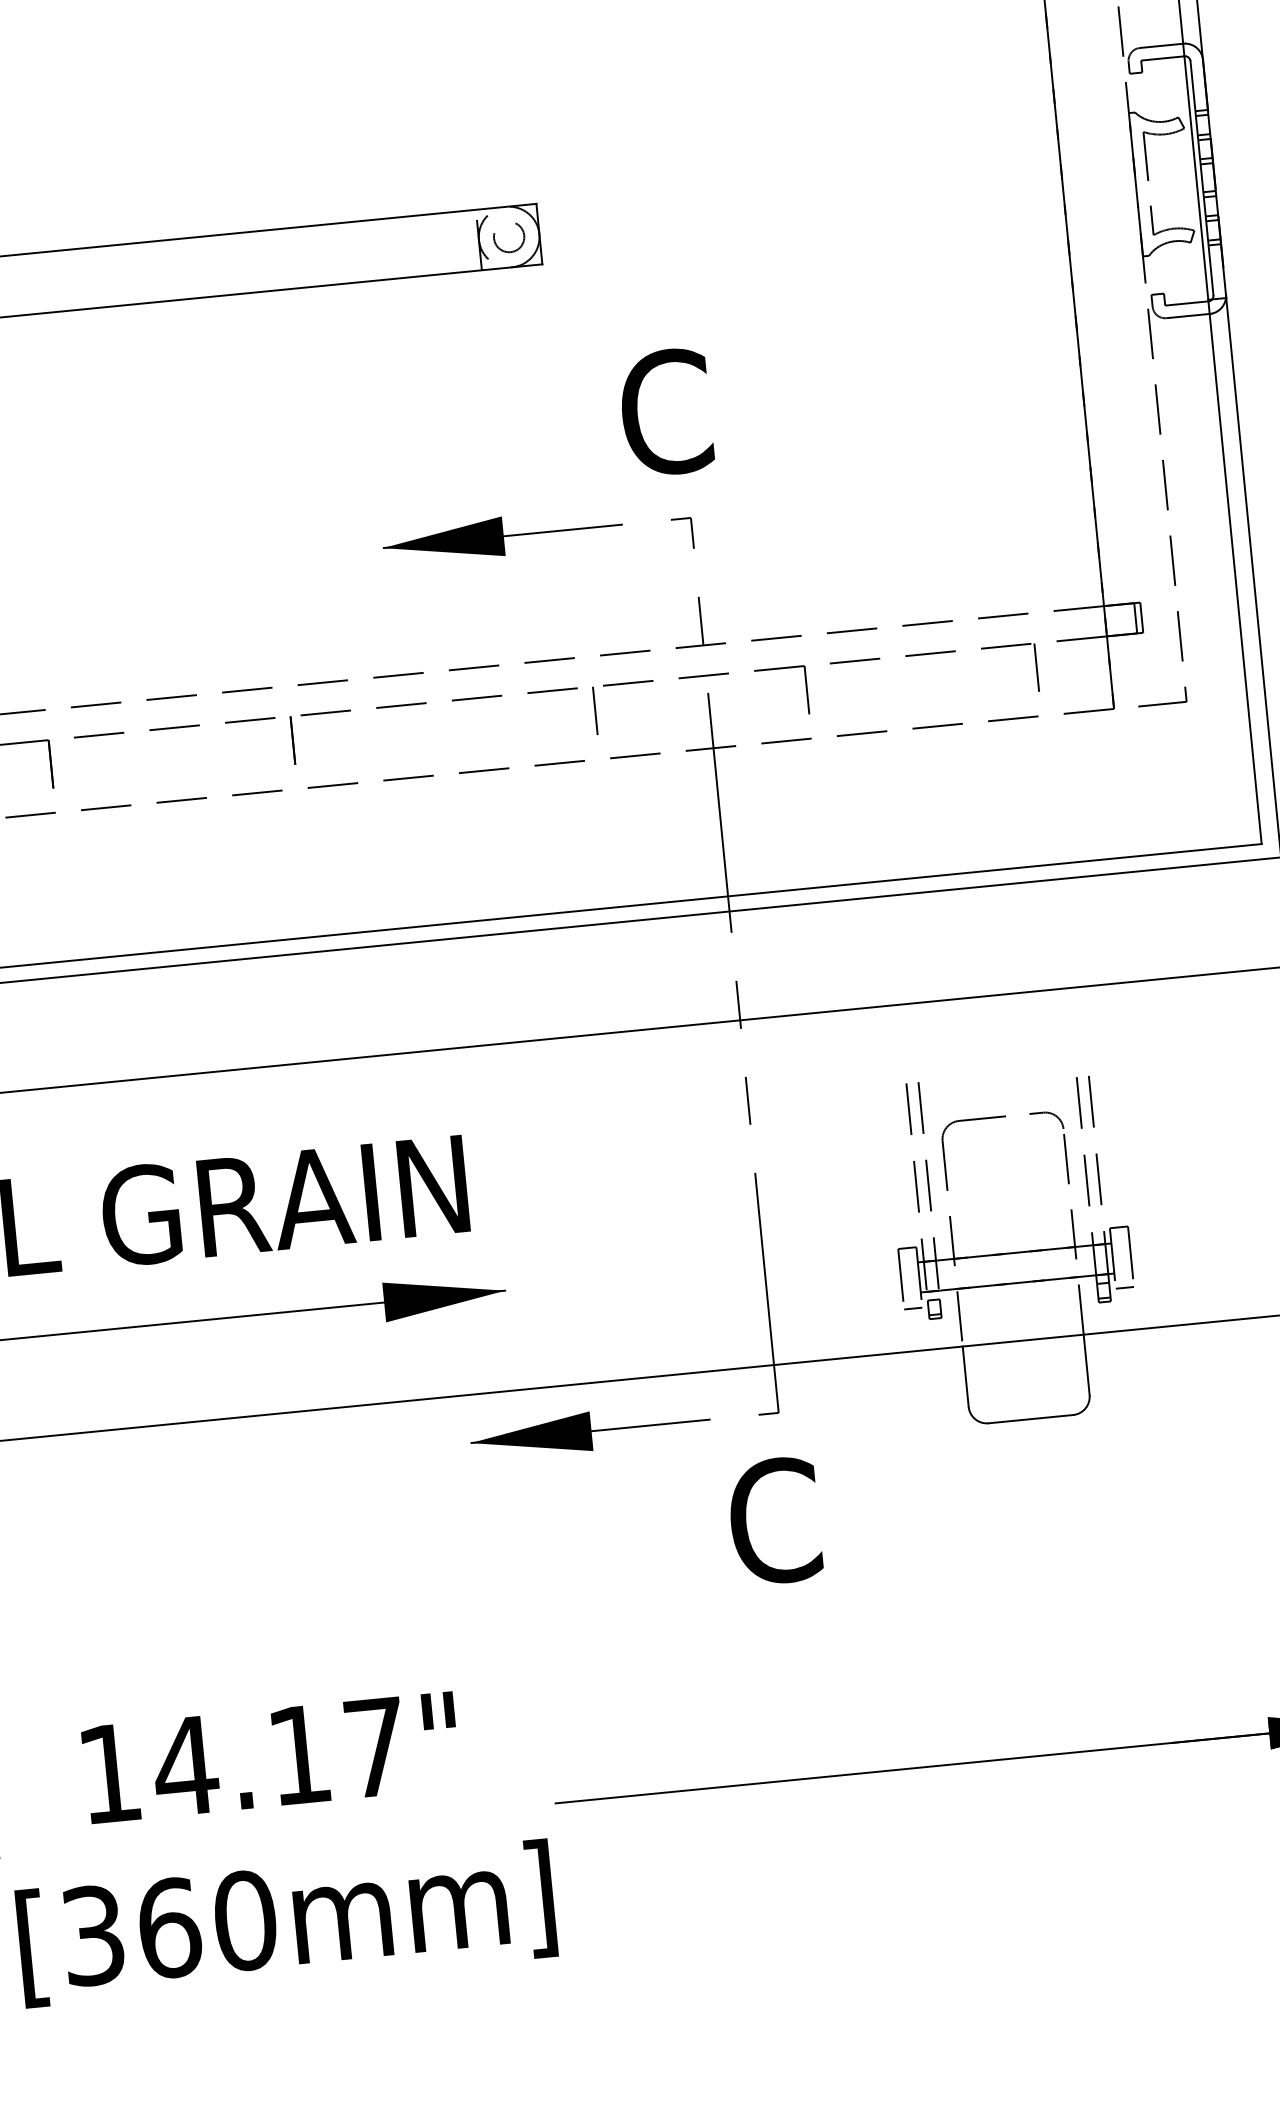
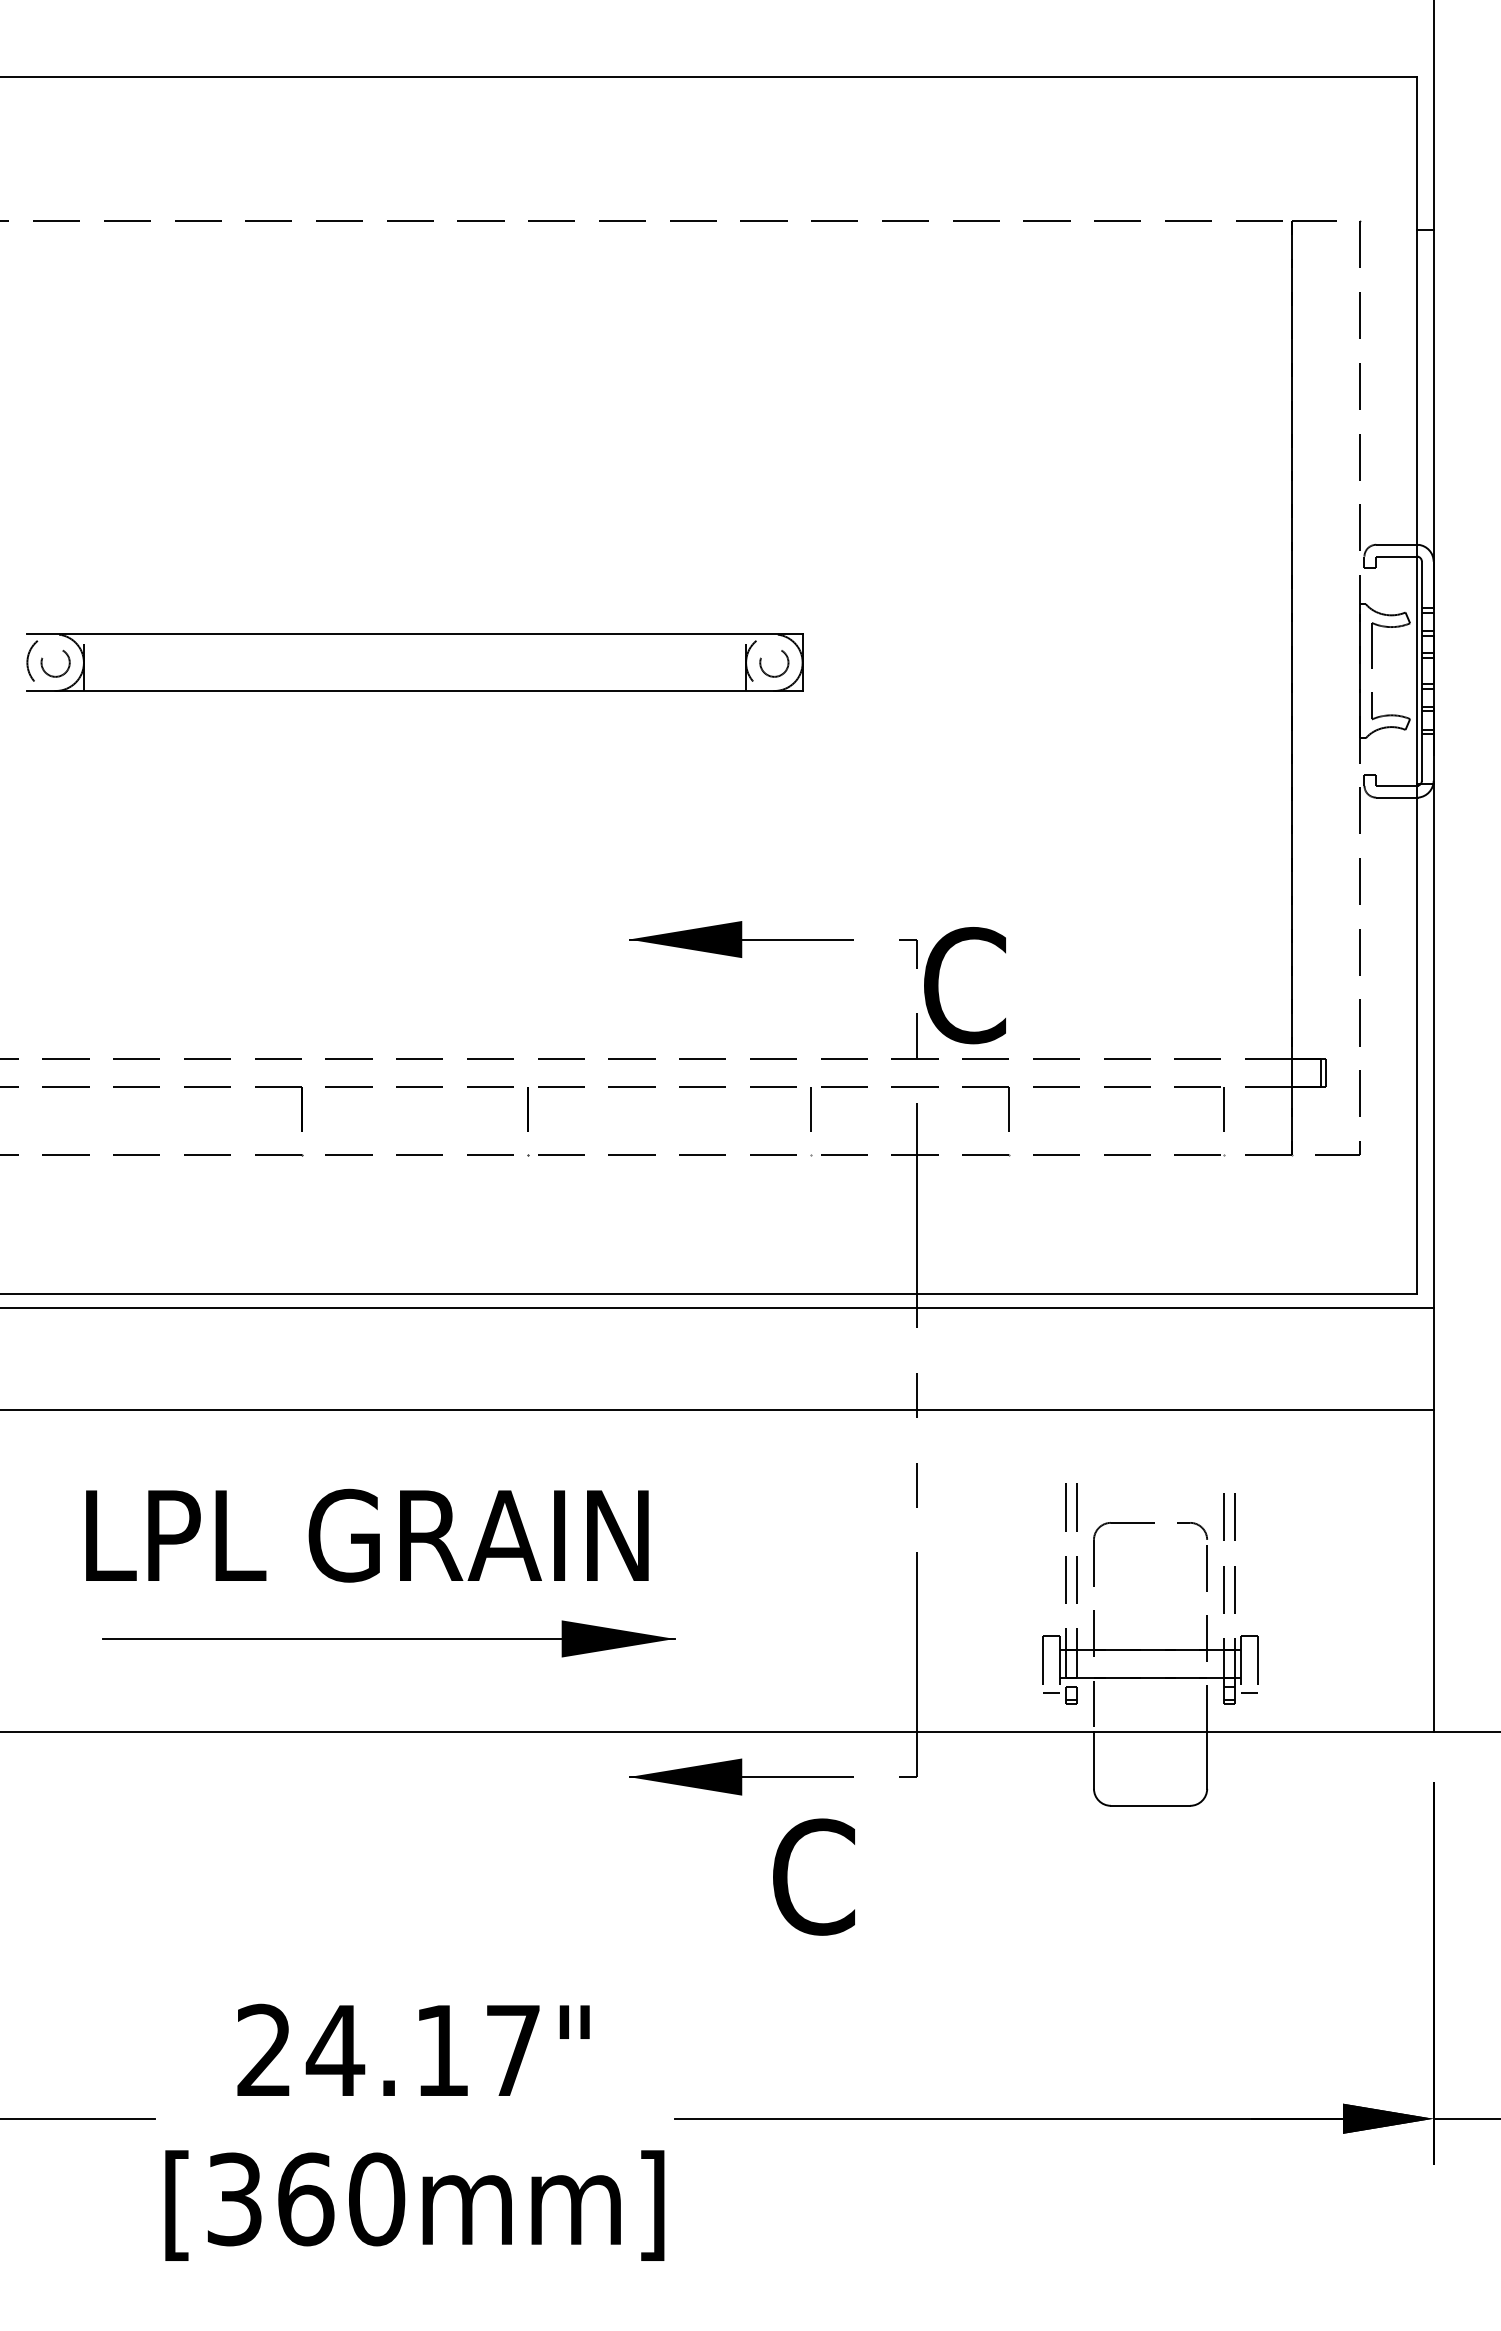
text: (665, 412) -> (964, 985), moved
text: (774, 1520) -> (813, 1876), moved
text: (108, 1772) -> (263, 2049), 14.17" -> 24.17"

